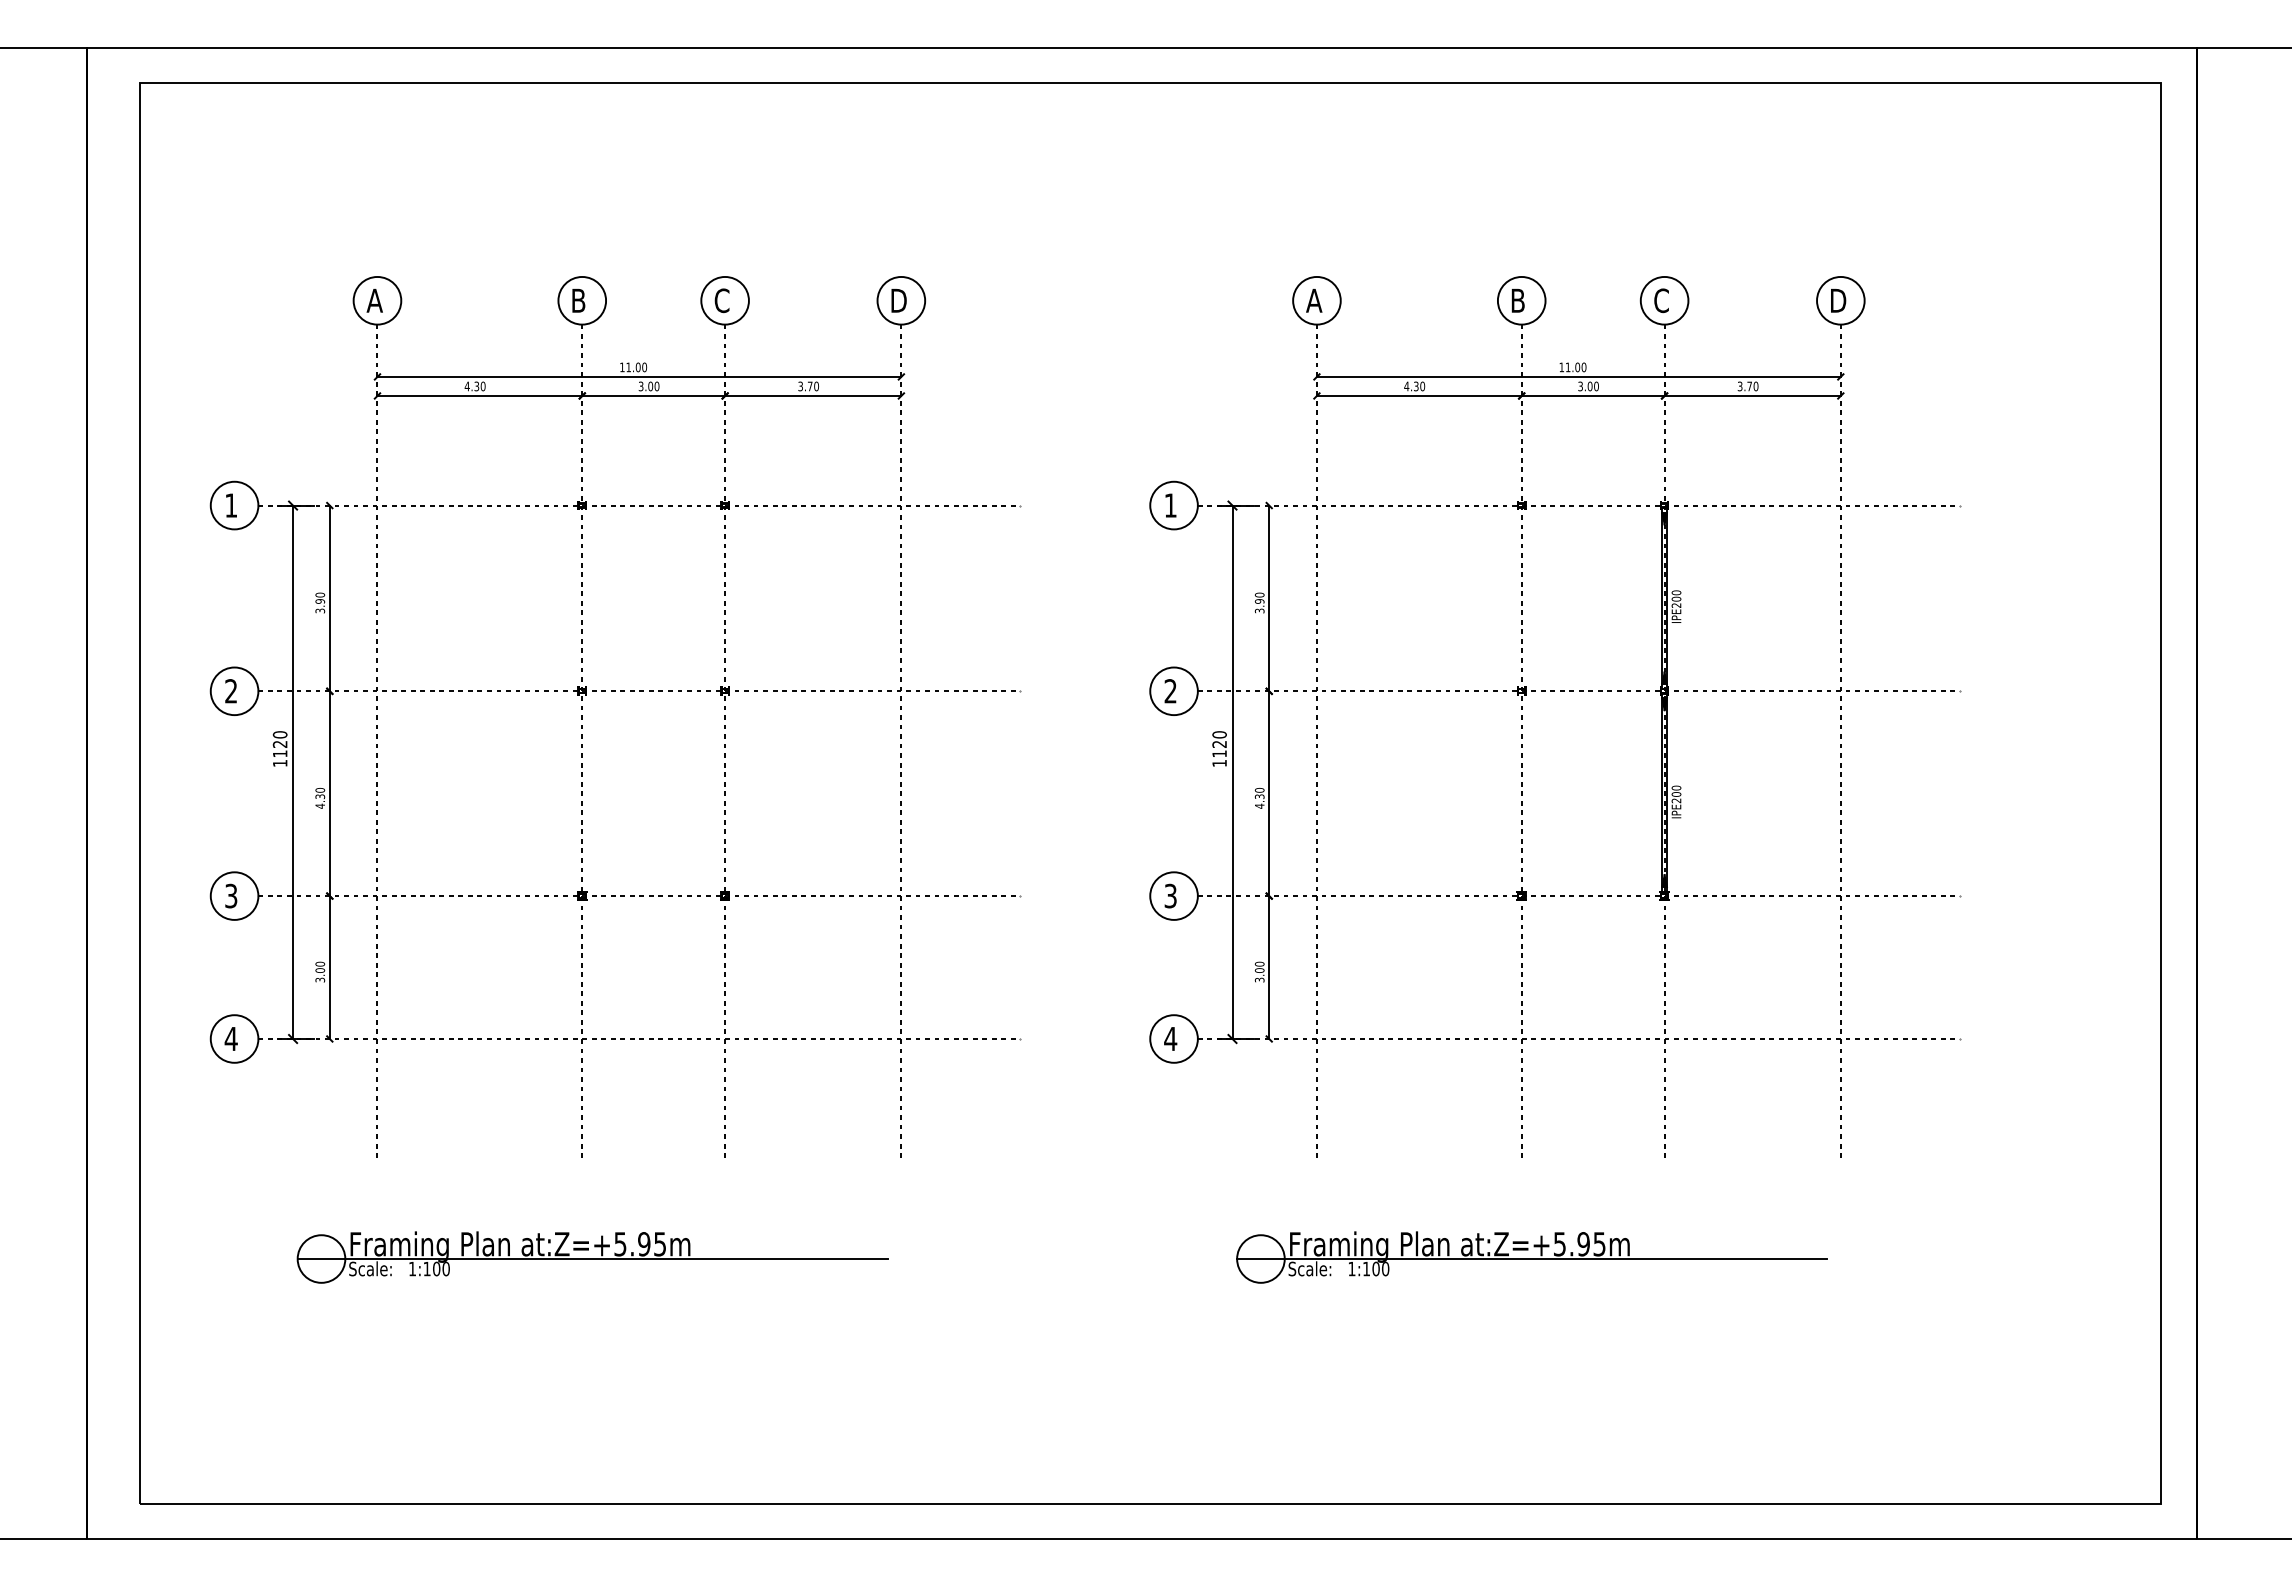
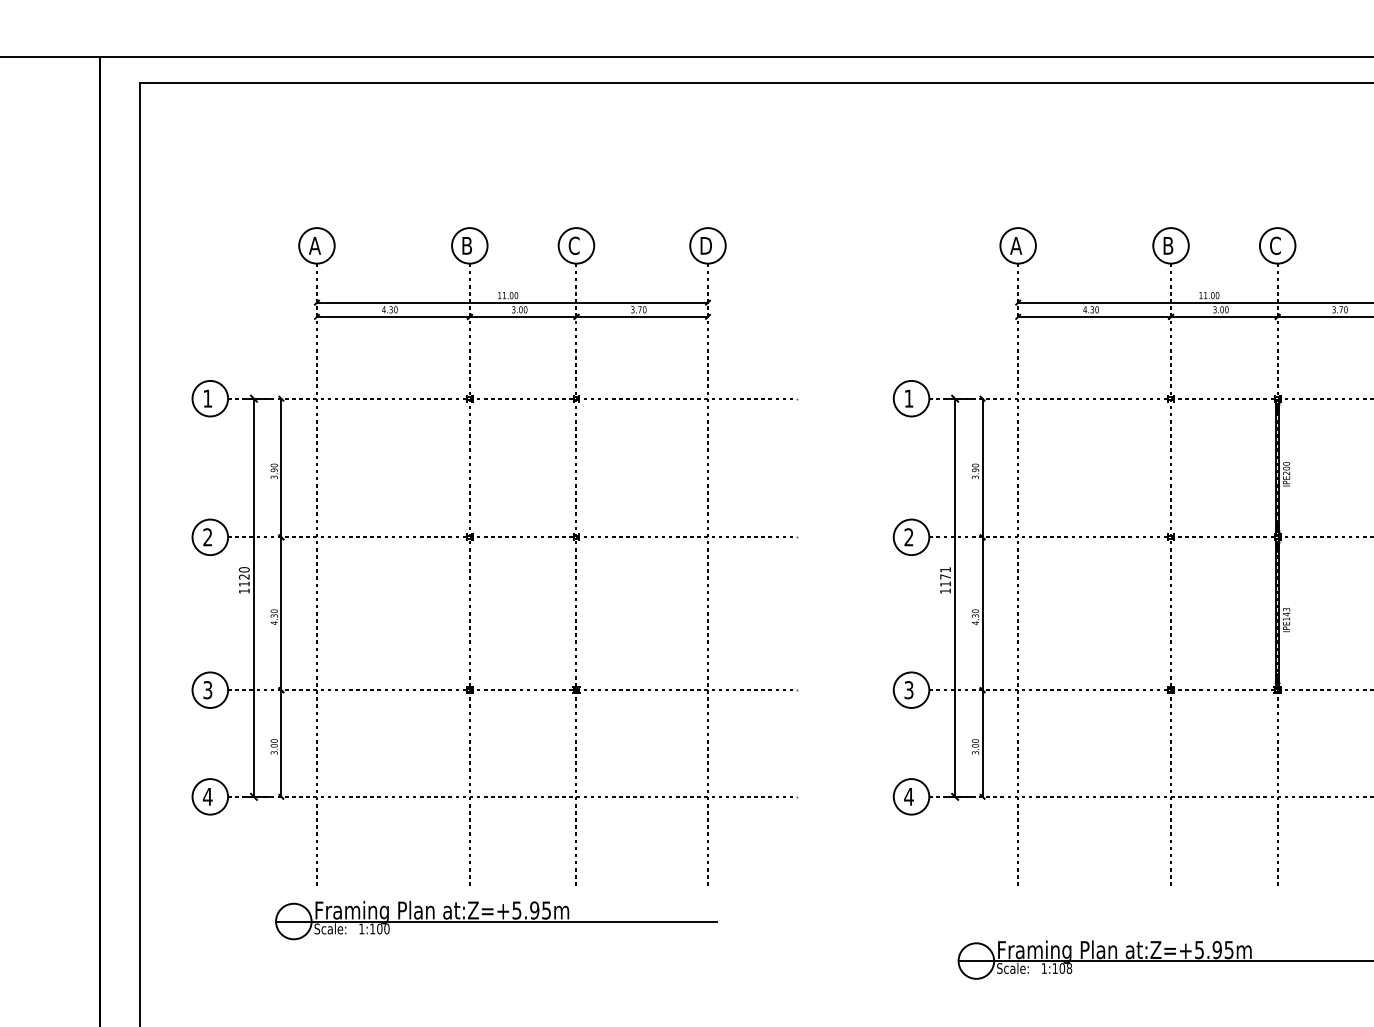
text: (1219, 739) -> (945, 573), 1120 -> 1171
text: (1676, 794) -> (1286, 614), IPE200 -> IPE143
part: (592, 1257) -> (496, 920), moved
text: (1385, 1269) -> (1069, 968), 1:100 -> 1:108

